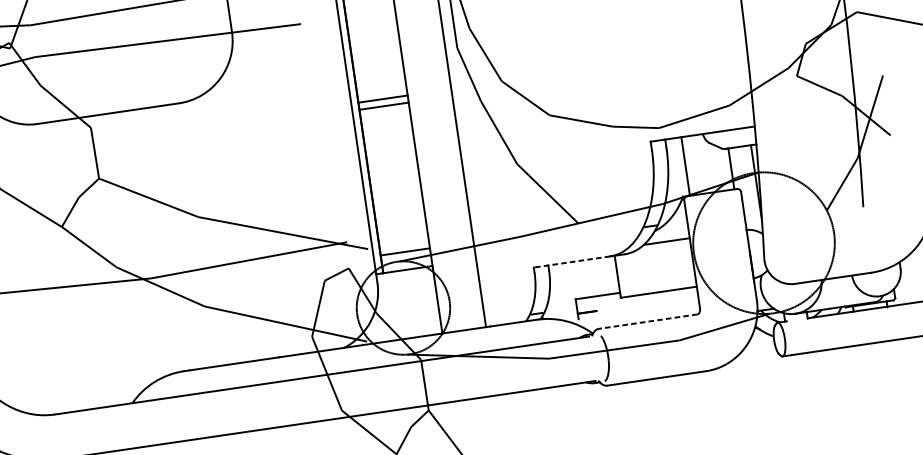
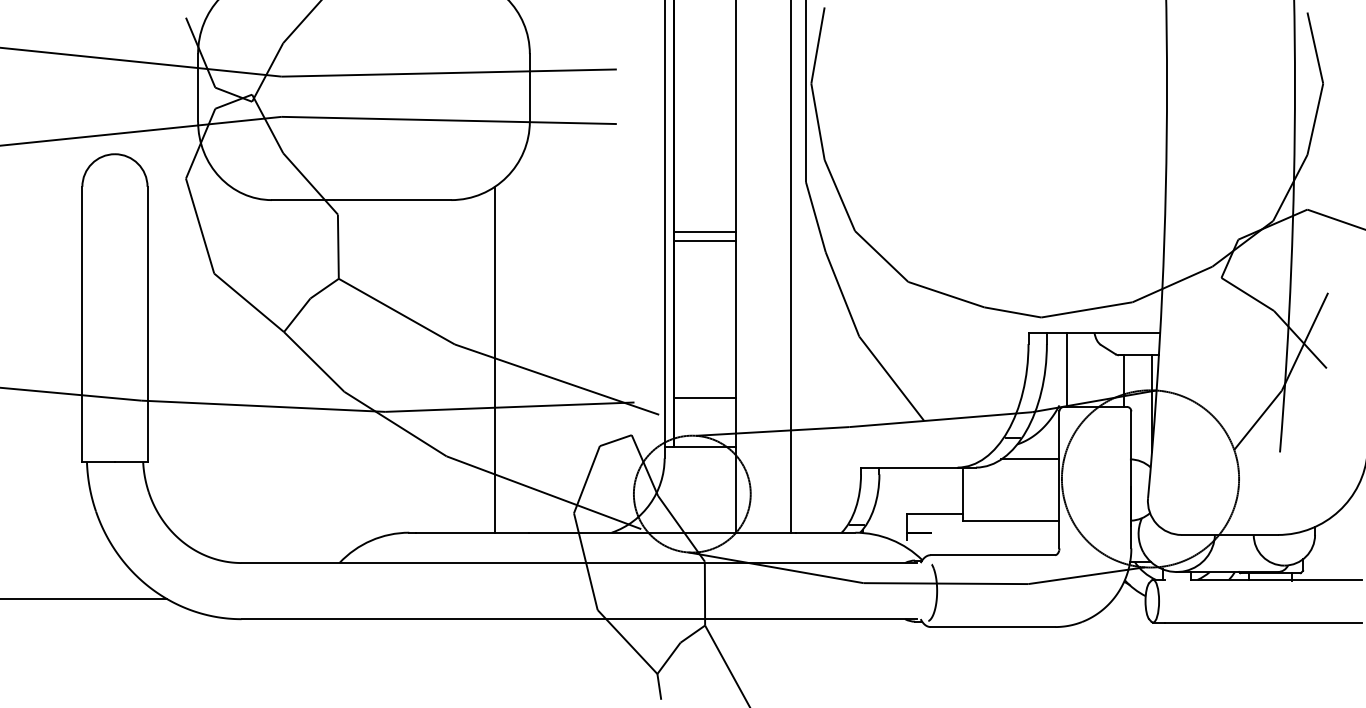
line: (231, 224) -> (494, 359), added
line: (405, 251) -> (704, 397), moved
line: (571, 262) -> (908, 467), dashed -> solid
line: (647, 321) -> (992, 555), dashed -> solid

